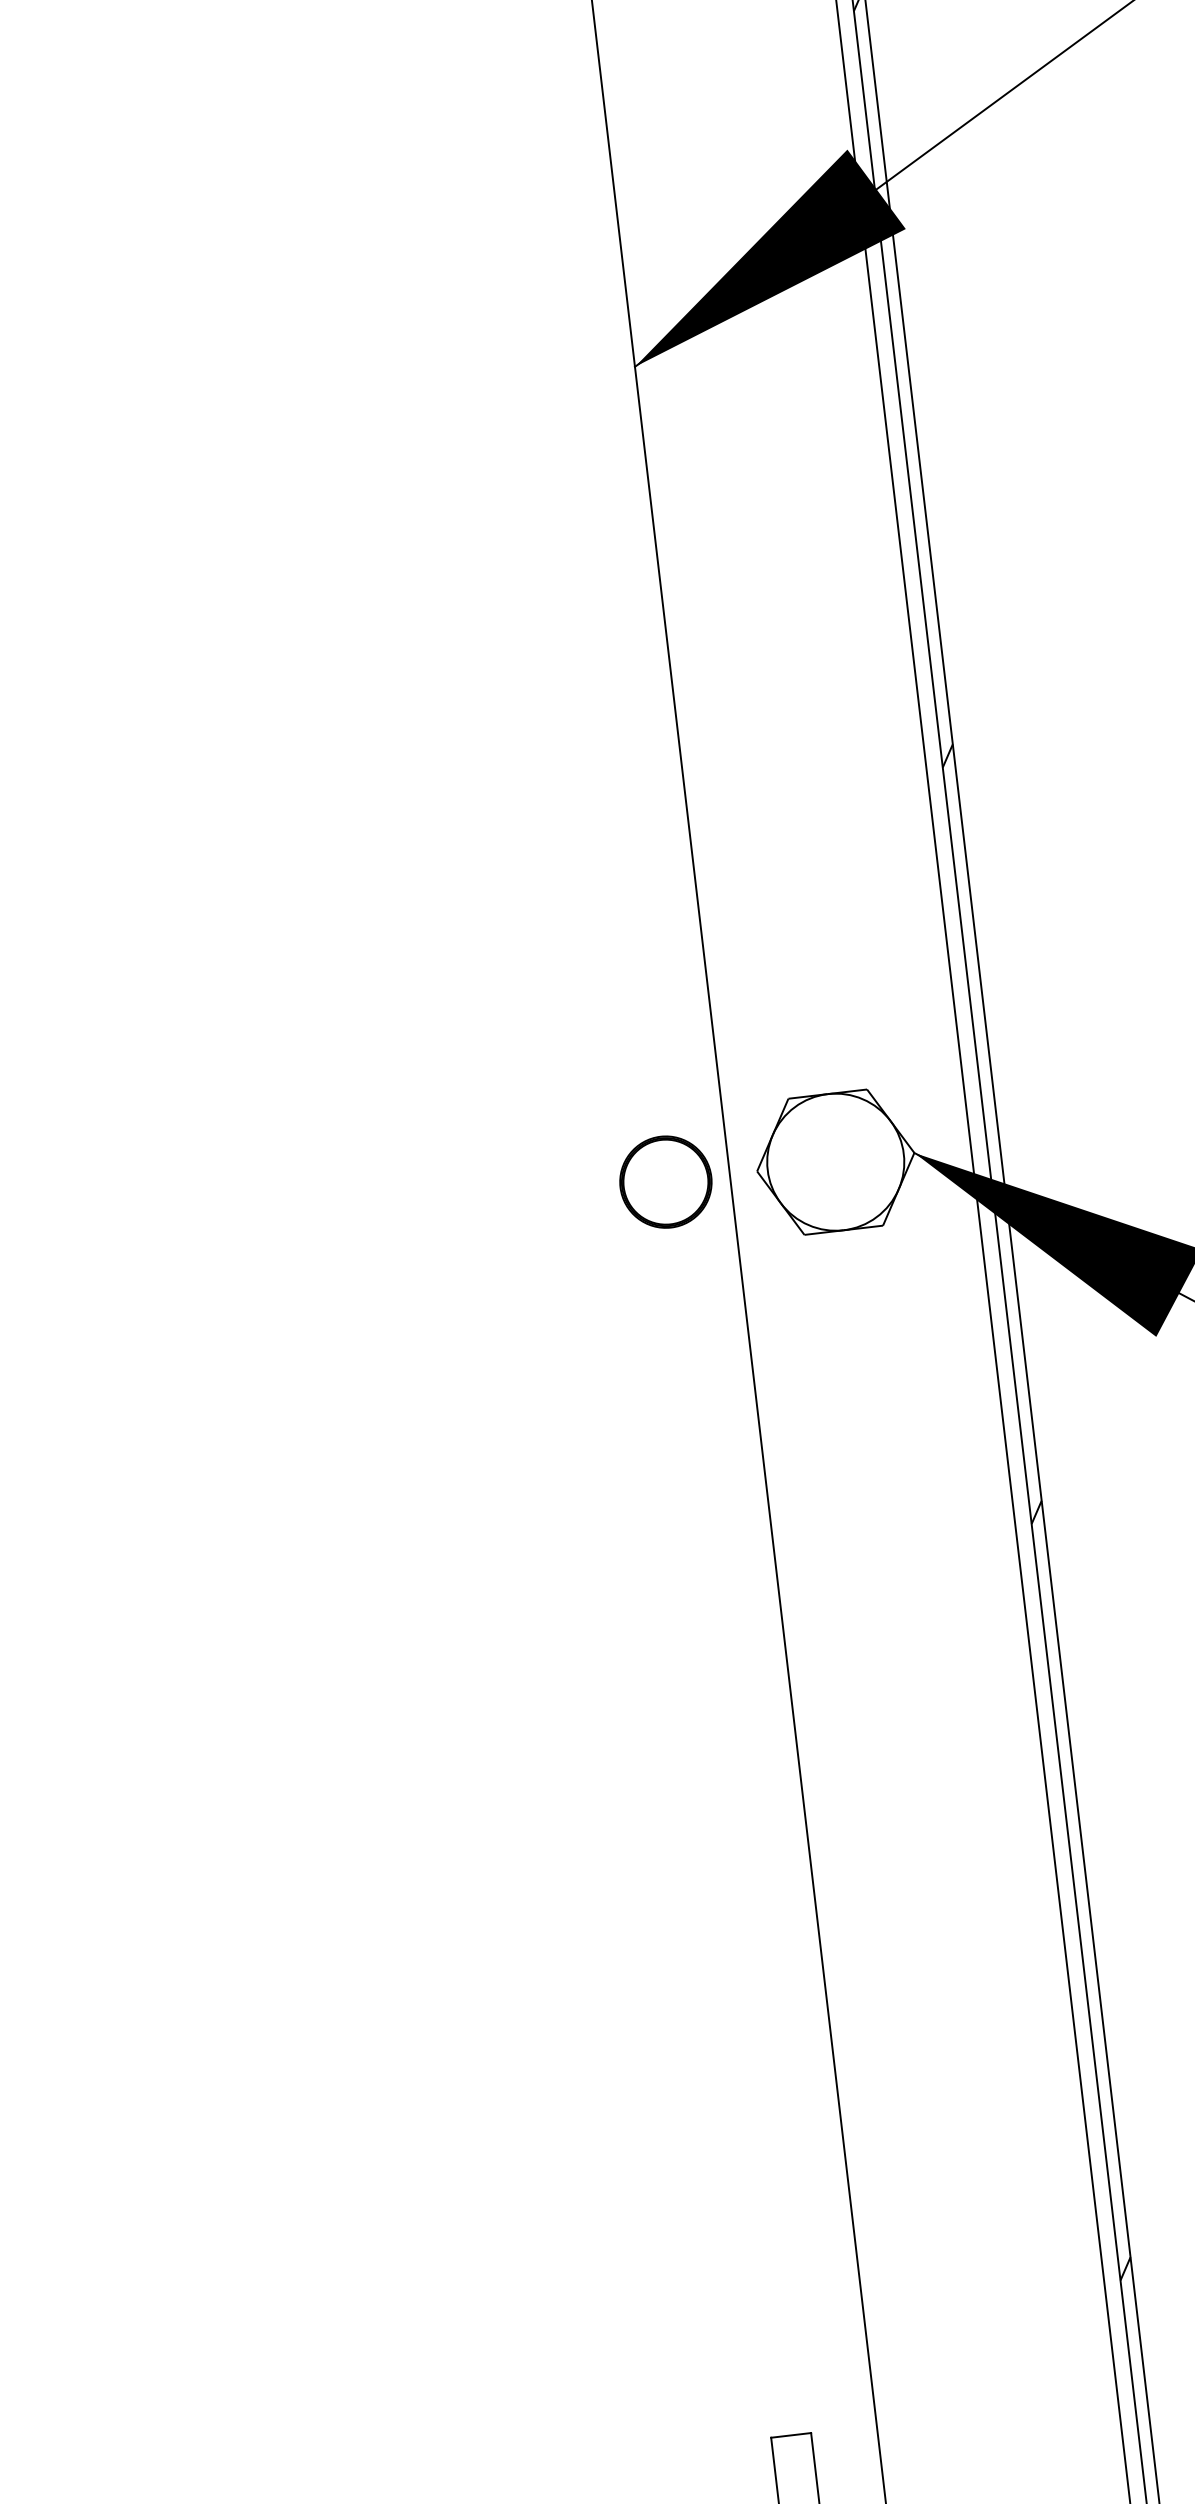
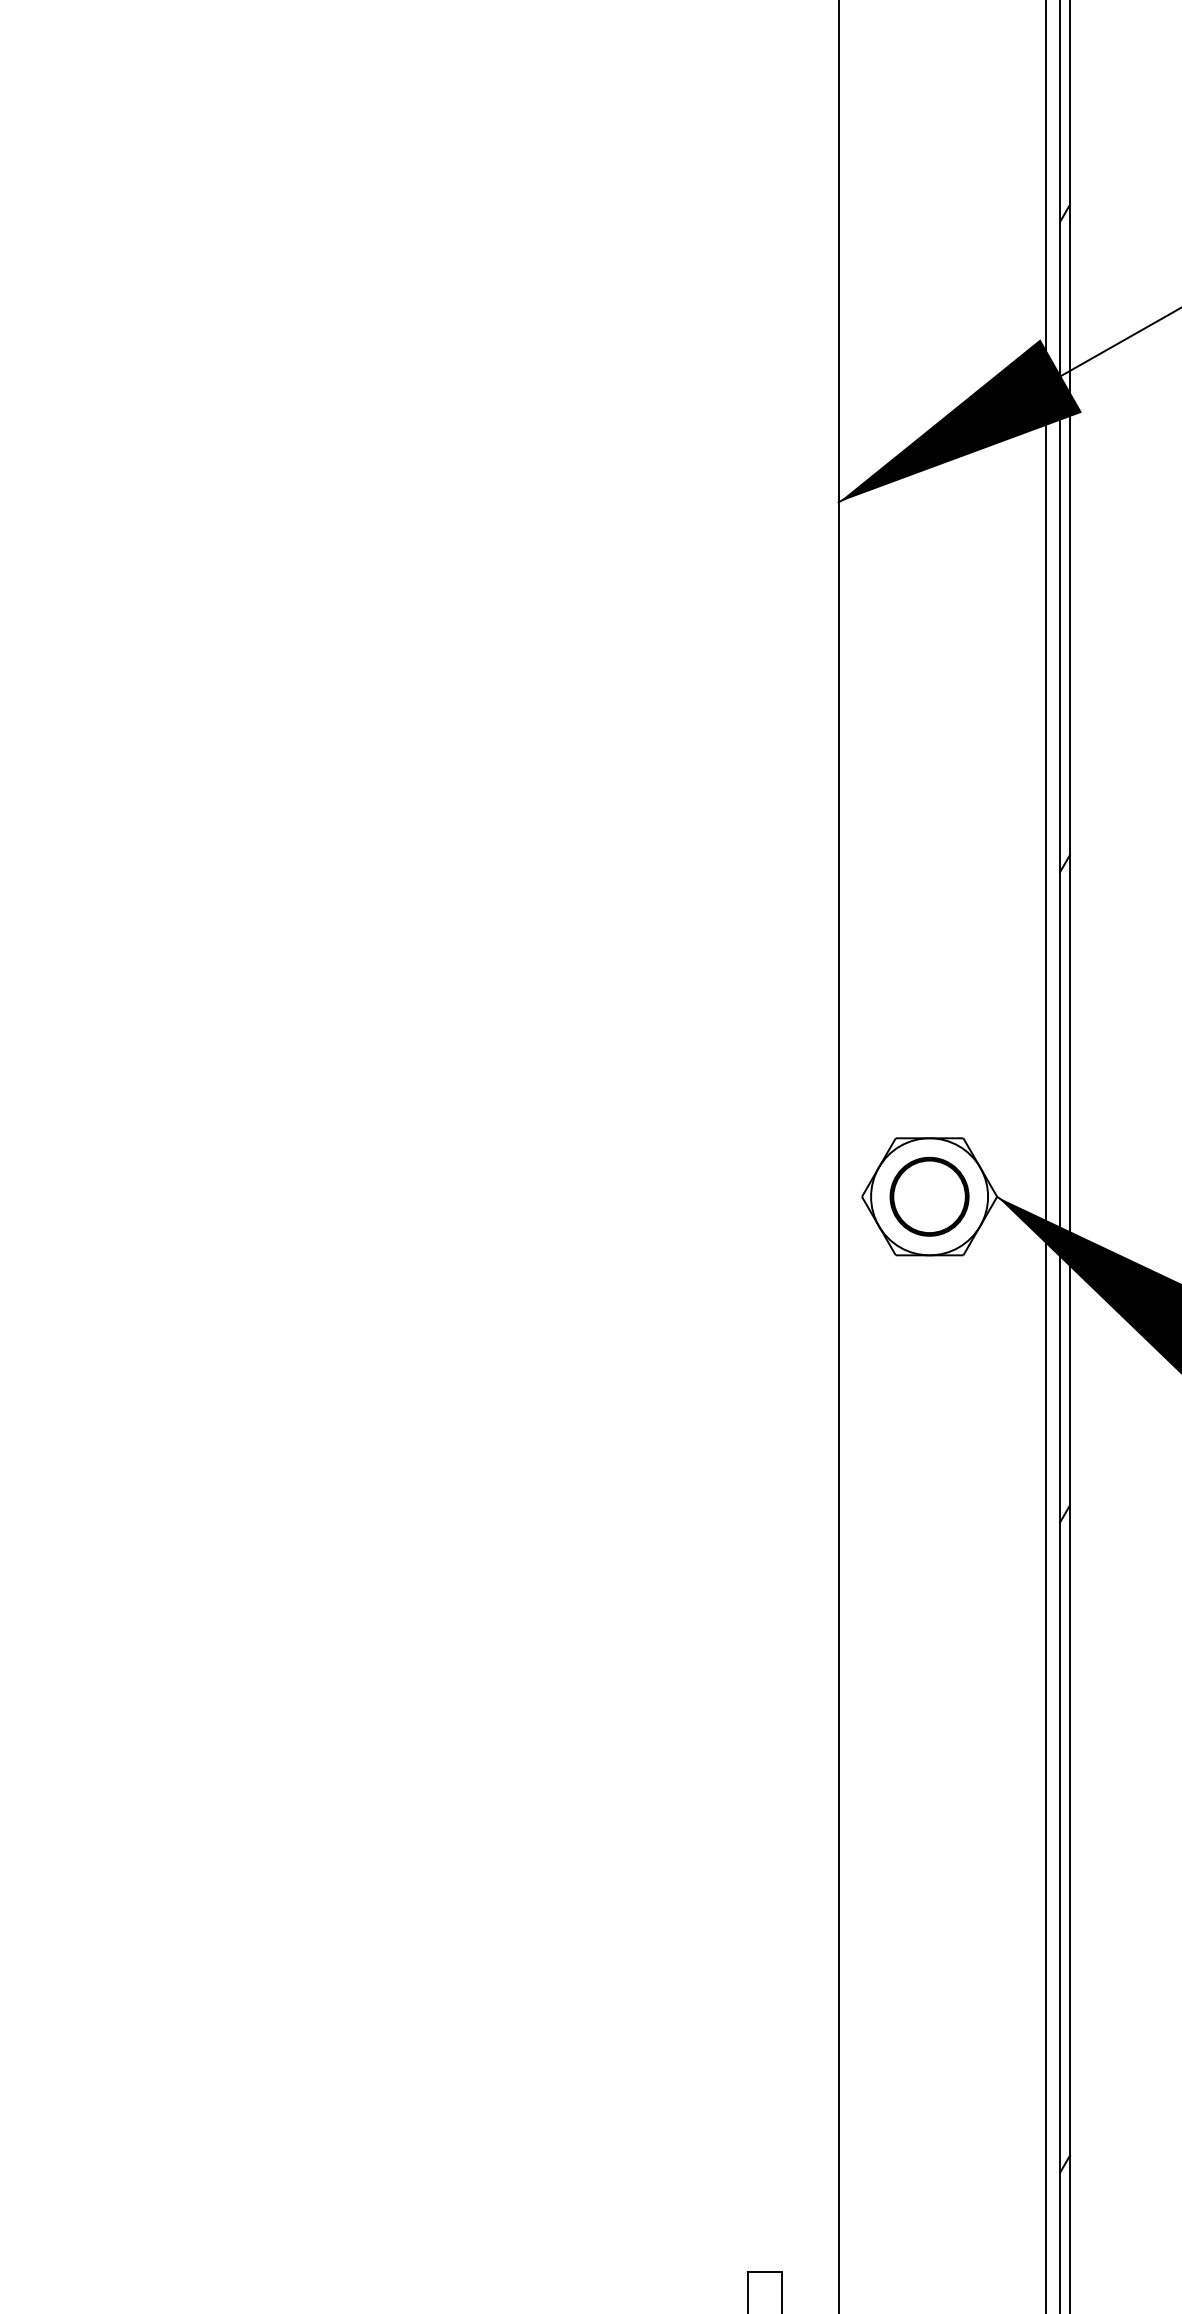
part: (665, 1181) -> (929, 1196), moved

